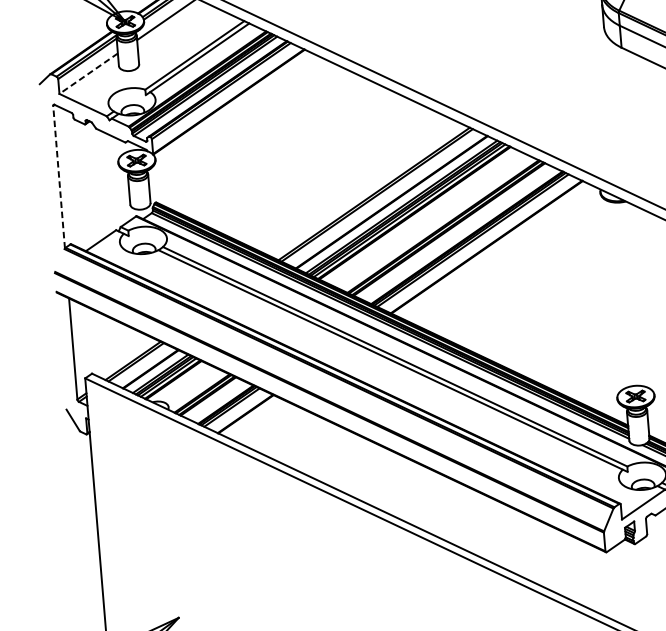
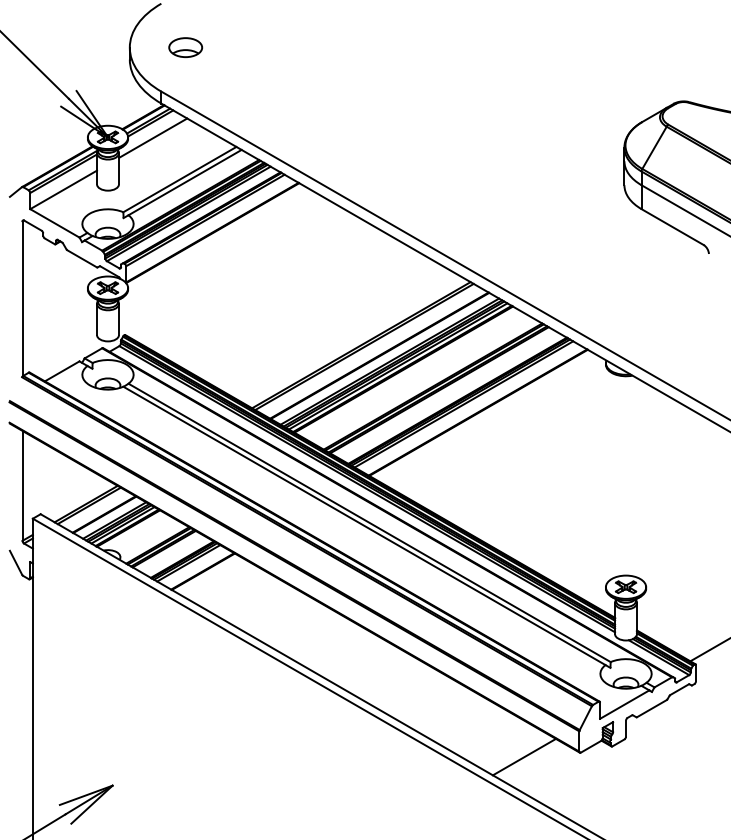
line: (88, 73) -> (63, 189), dashed -> solid
line: (59, 176) -> (22, 298), dashed -> solid
line: (554, 559) -> (523, 756), added

